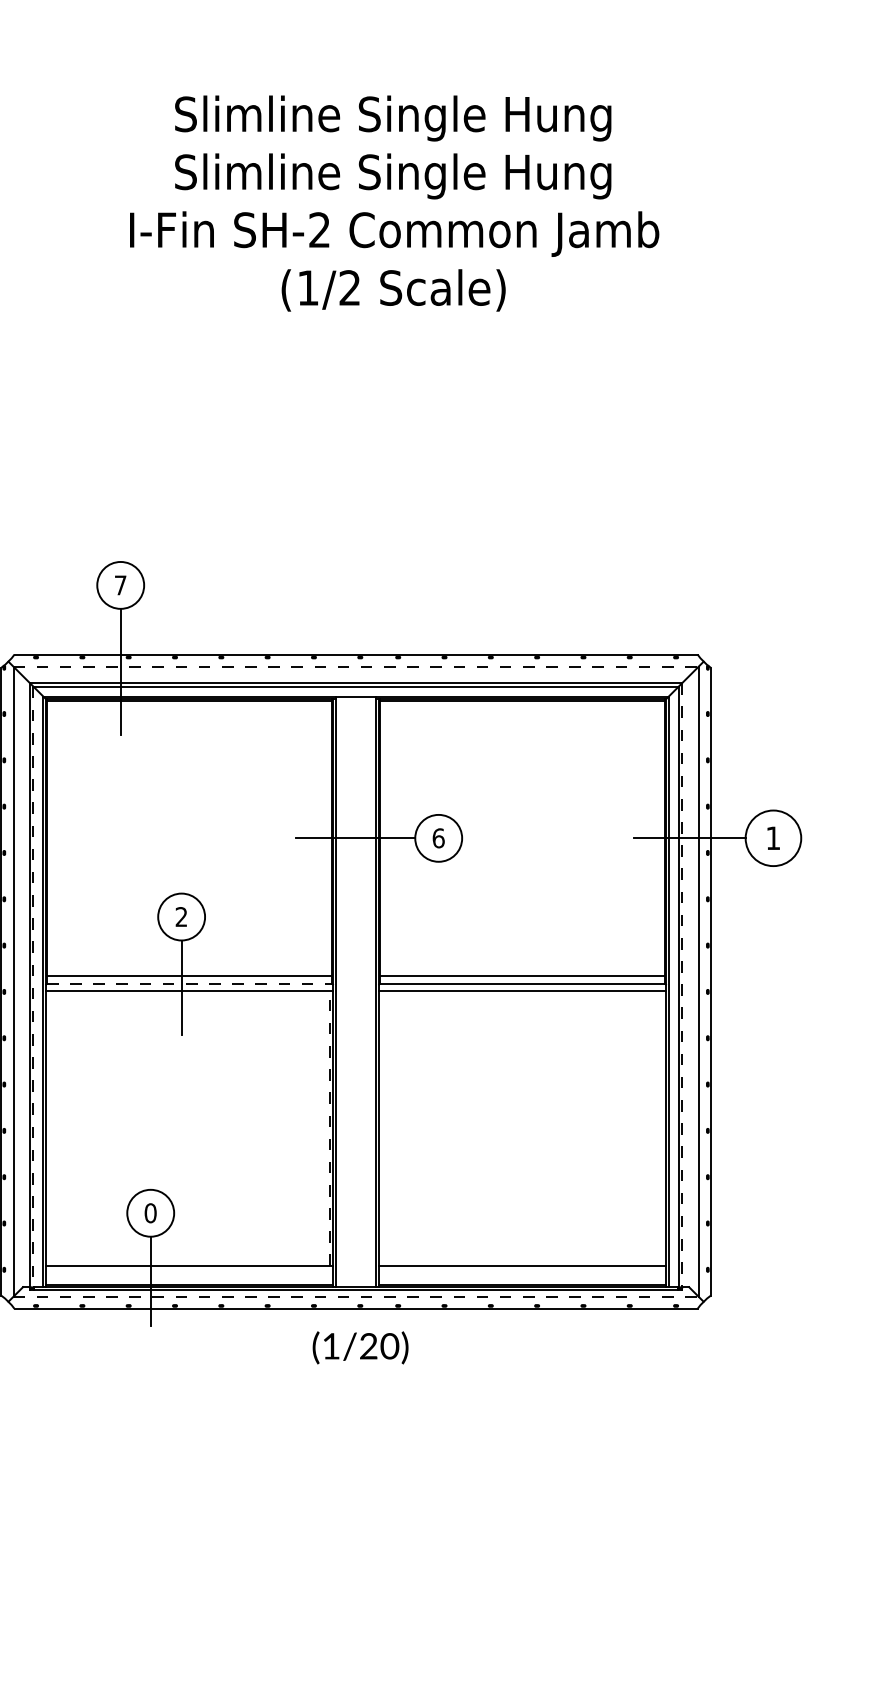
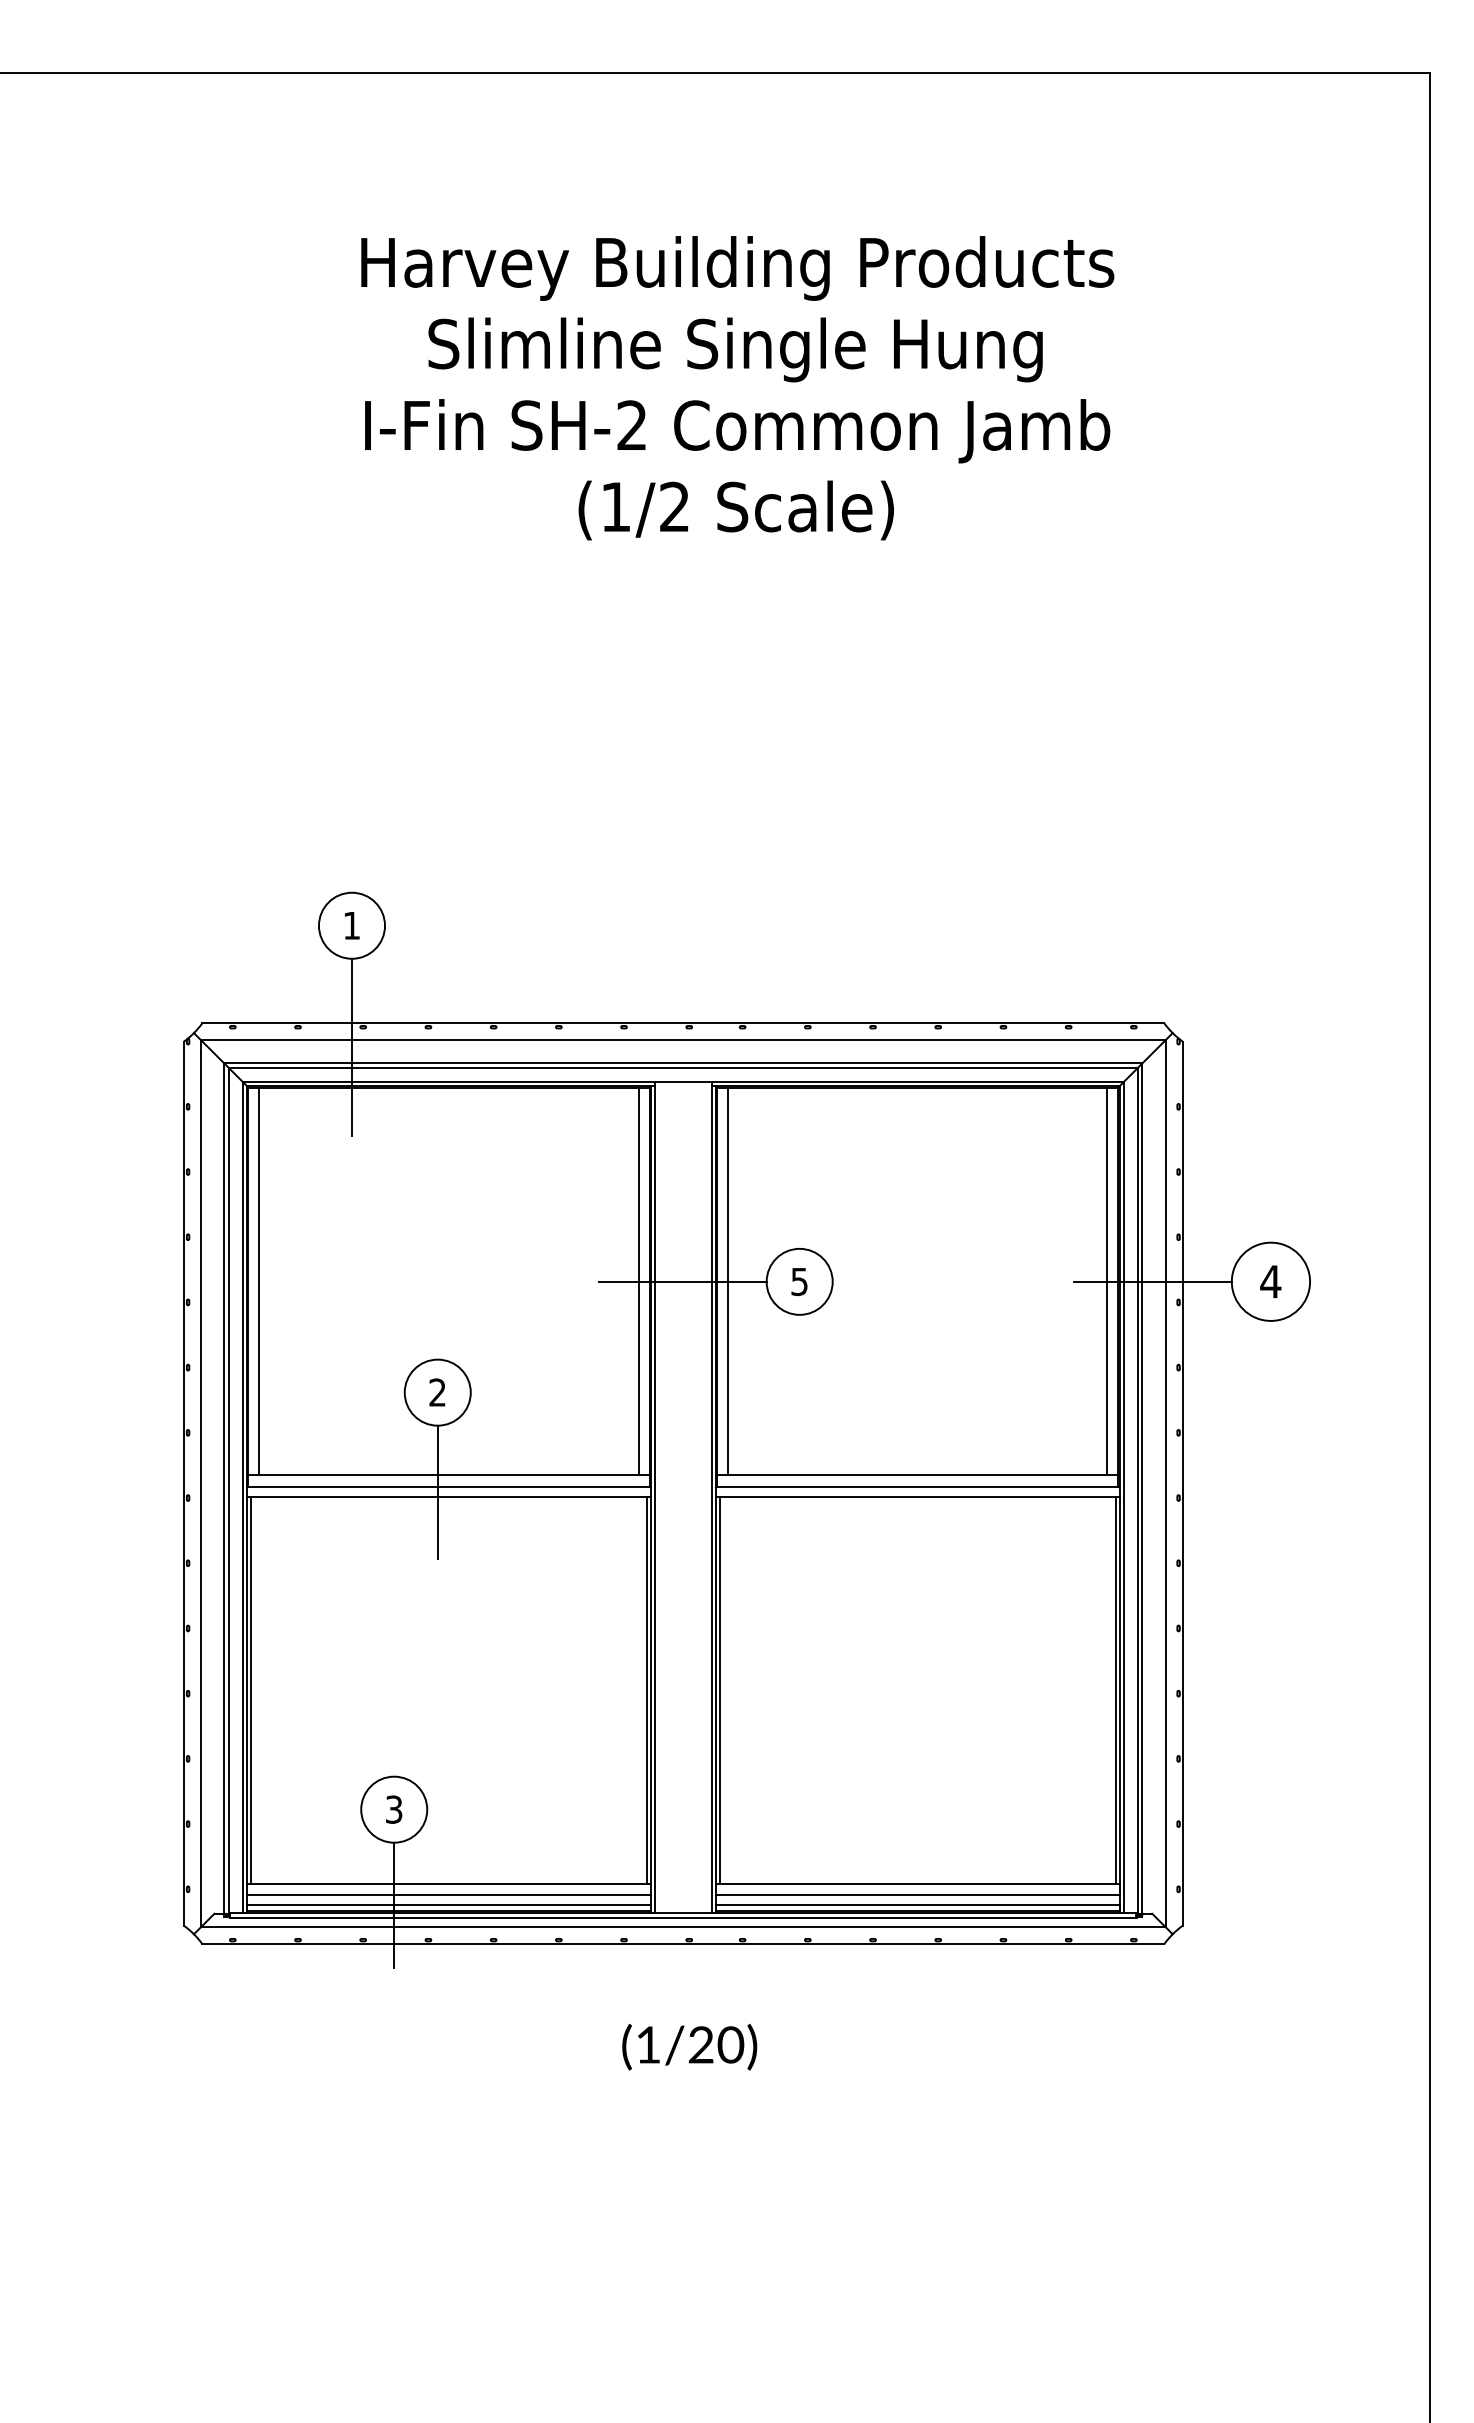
text: (394, 118) -> (737, 268), Slimline Single Hung -> Harvey Building Products
text: (120, 585) -> (351, 925), 7 -> 1
line: (356, 666) -> (683, 1040), dashed -> solid
line: (55, 838) -> (259, 1281), added
line: (324, 838) -> (638, 1281), added
line: (388, 838) -> (728, 1281), added
text: (438, 838) -> (799, 1281), 6 -> 5
line: (657, 838) -> (1107, 1281), added
text: (773, 838) -> (1270, 1281), 1 -> 4
line: (189, 983) -> (448, 1486), dashed -> solid
line: (682, 985) -> (1142, 1489), dashed -> solid
line: (33, 987) -> (229, 1491), dashed -> solid
line: (49, 1127) -> (251, 1689), added
line: (382, 1127) -> (720, 1689), added
line: (663, 1127) -> (1115, 1689), added
line: (329, 1128) -> (646, 1690), dashed -> solid
text: (150, 1213) -> (393, 1809), 0 -> 3
line: (189, 1274) -> (448, 1895), added
line: (522, 1274) -> (917, 1895), added
line: (189, 1281) -> (448, 1905), added
line: (522, 1281) -> (917, 1905), added
line: (356, 1296) -> (683, 1927), dashed -> solid
text: (360, 1347) -> (689, 2046), moved

